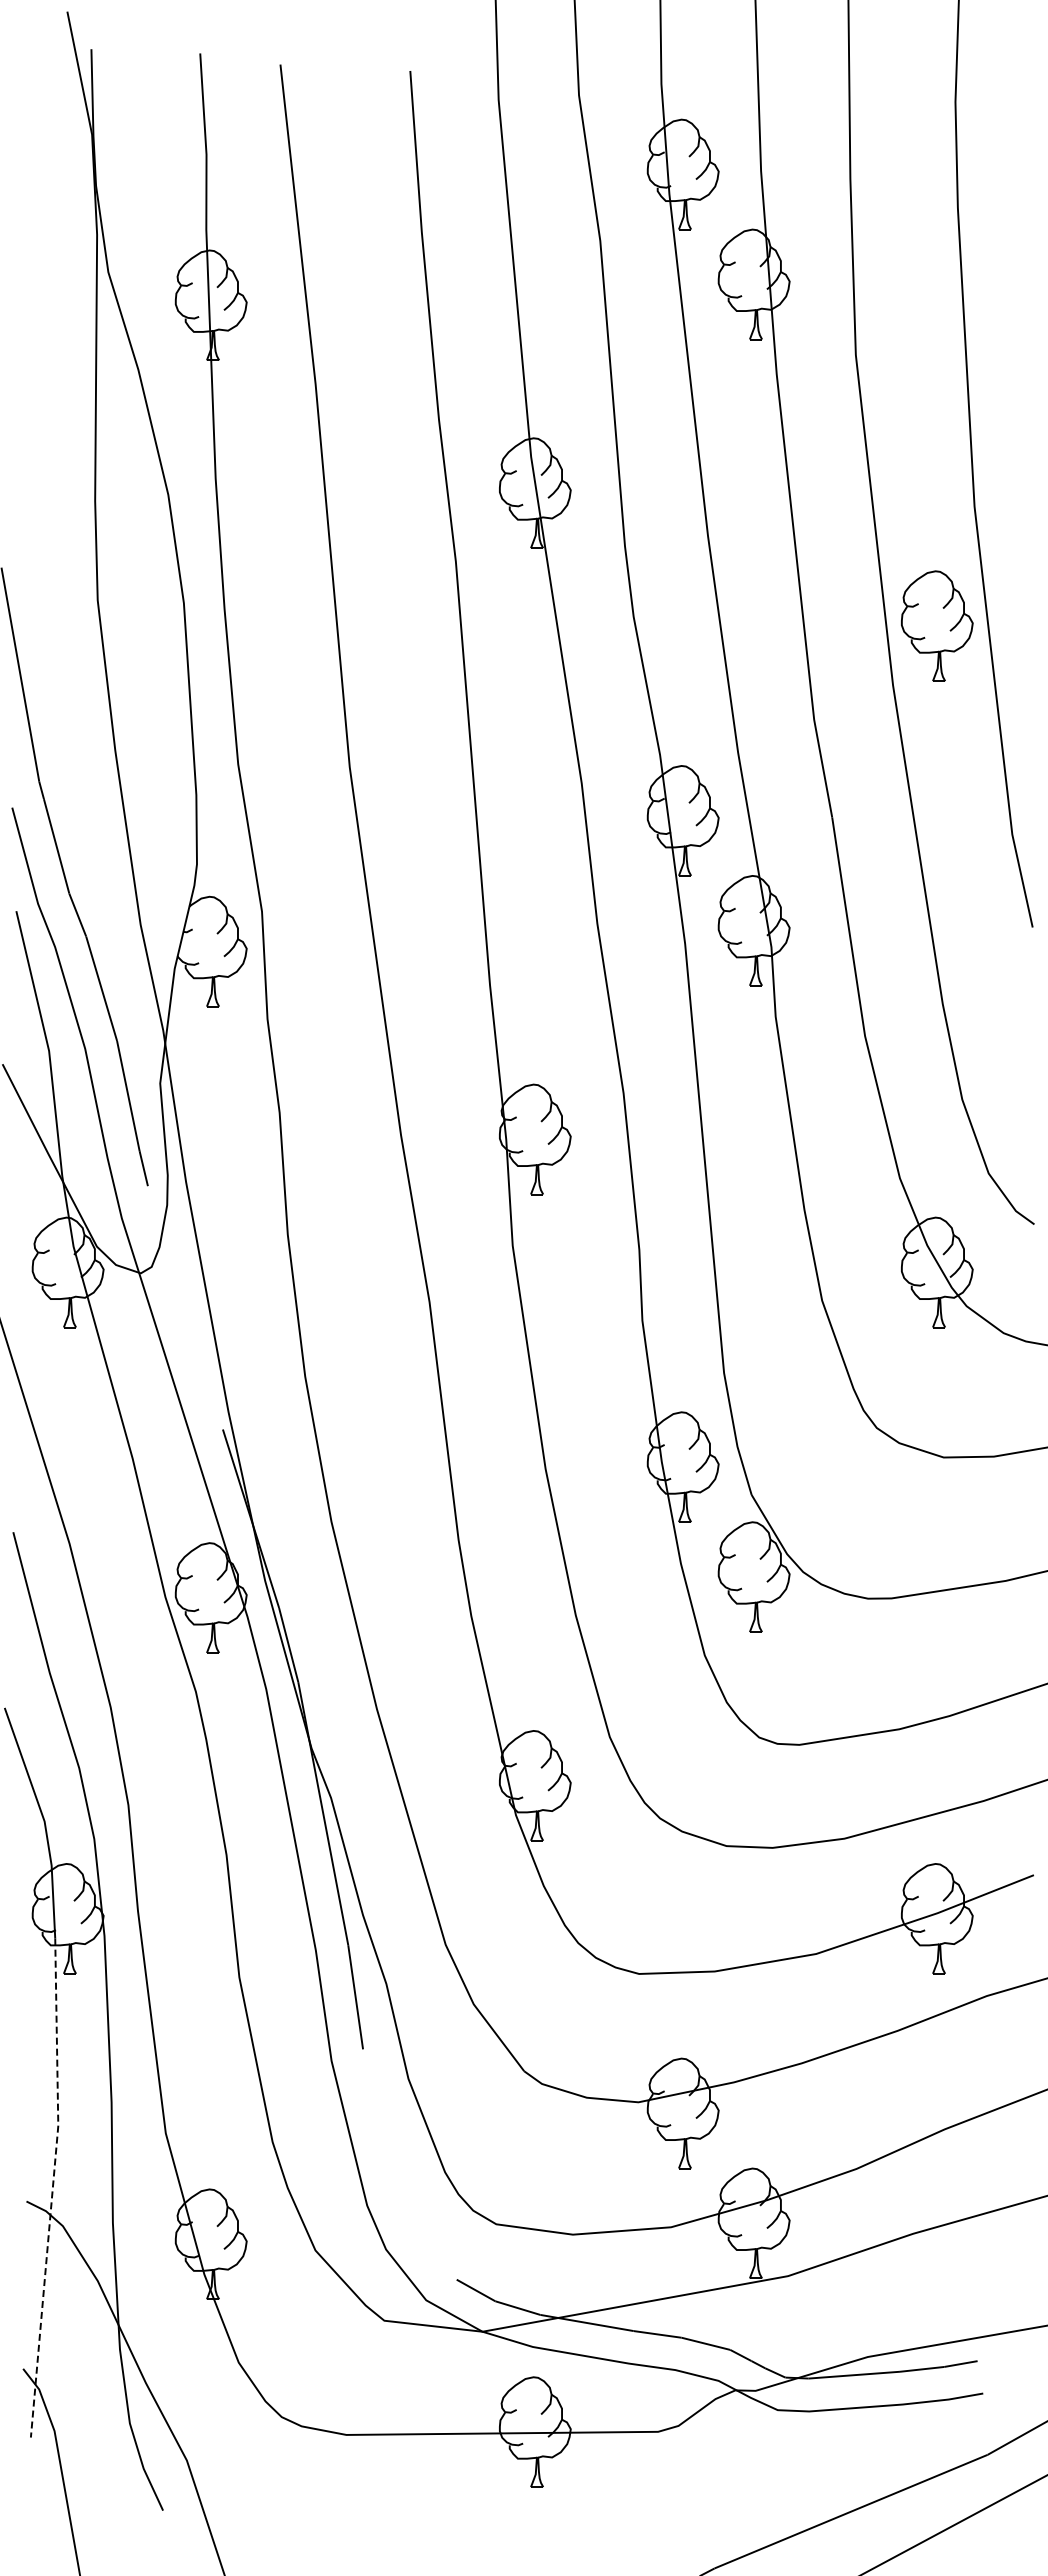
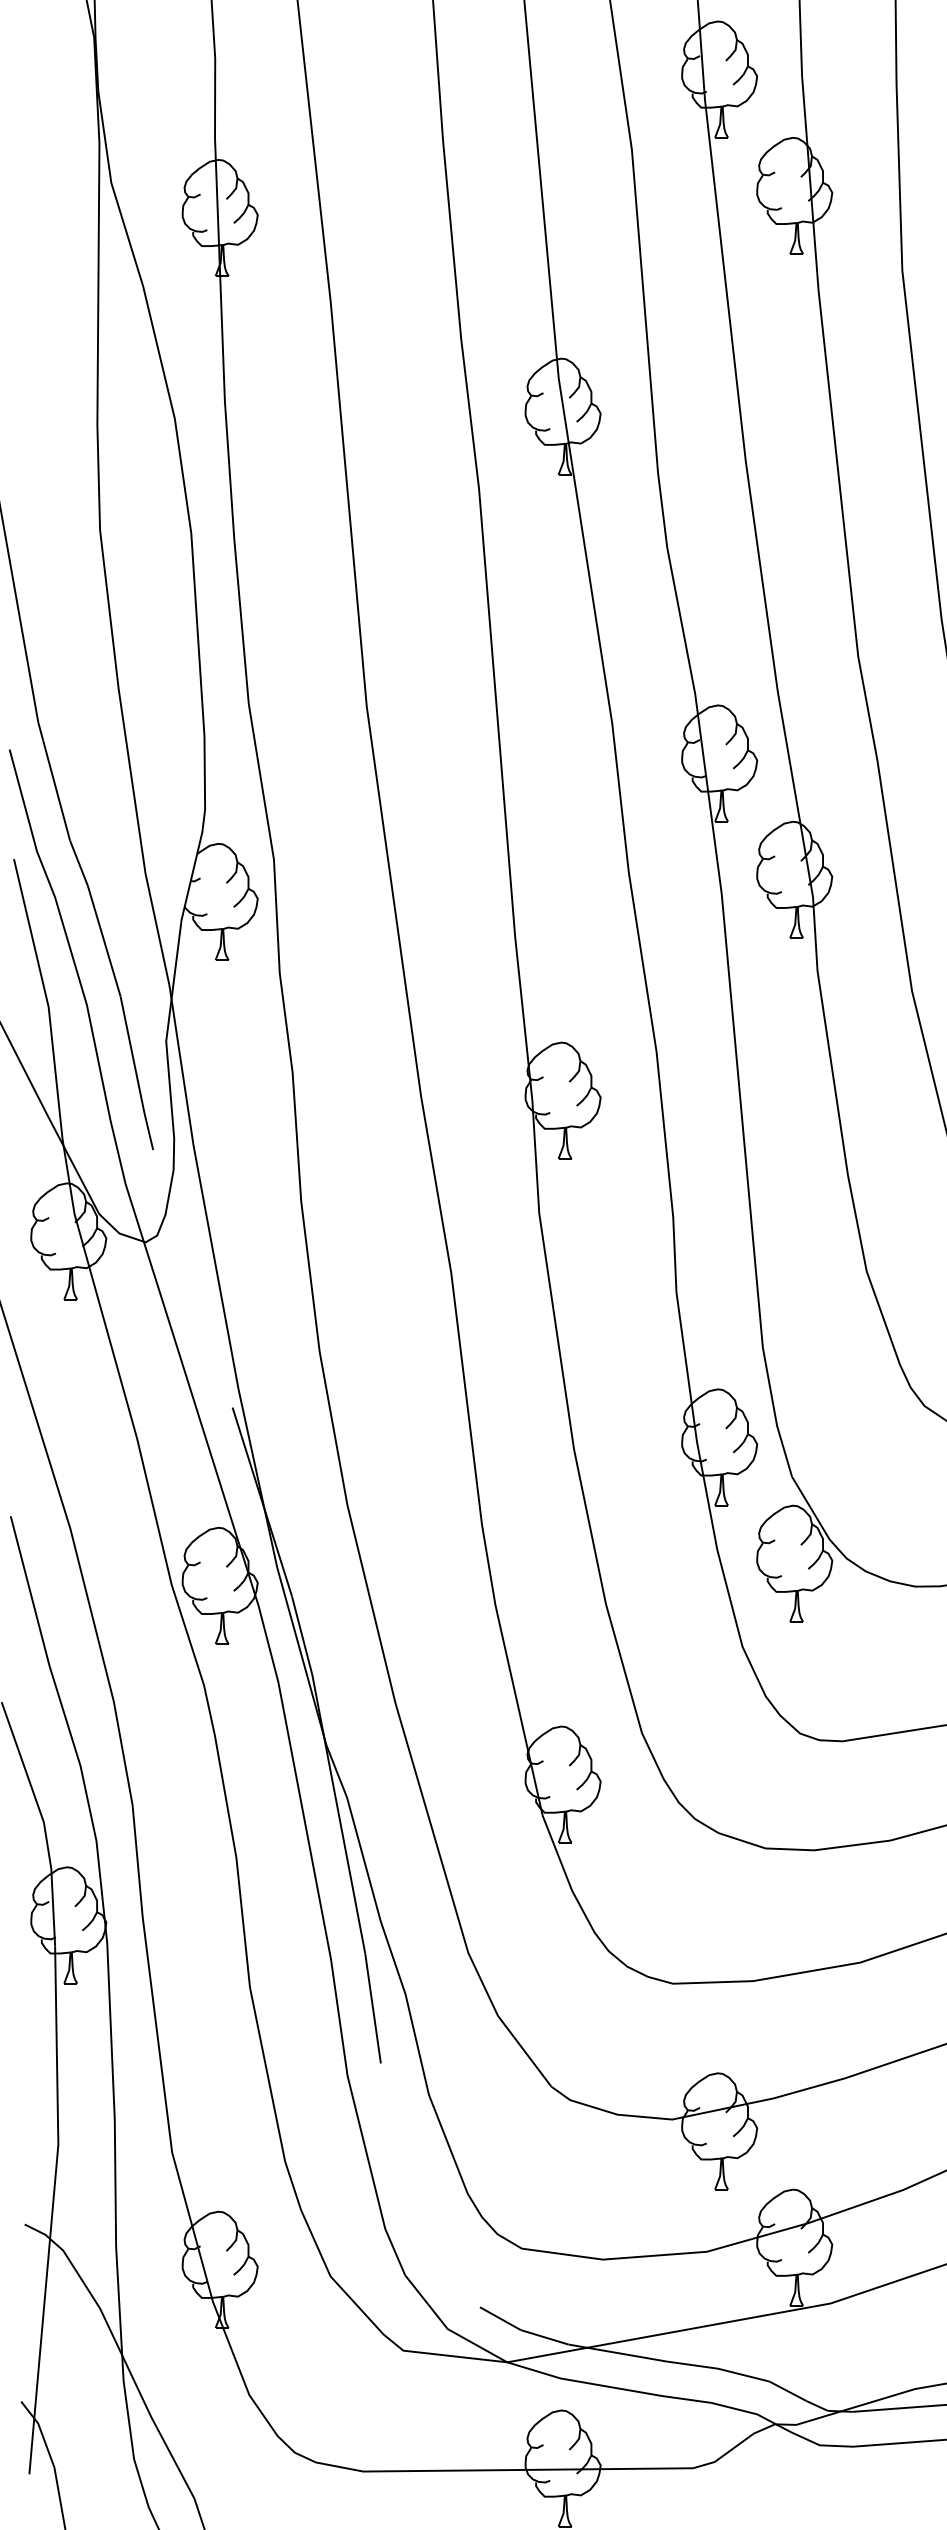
line: (52, 2187) -> (52, 2209), dashed -> solid

